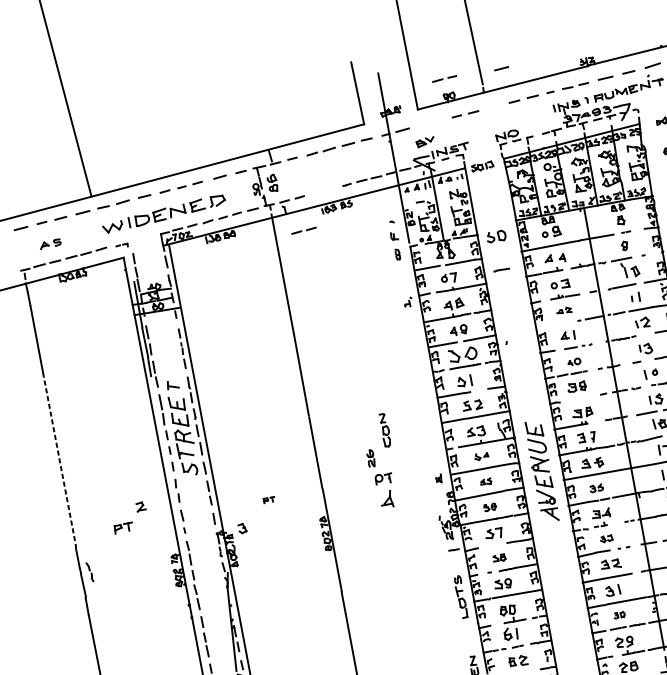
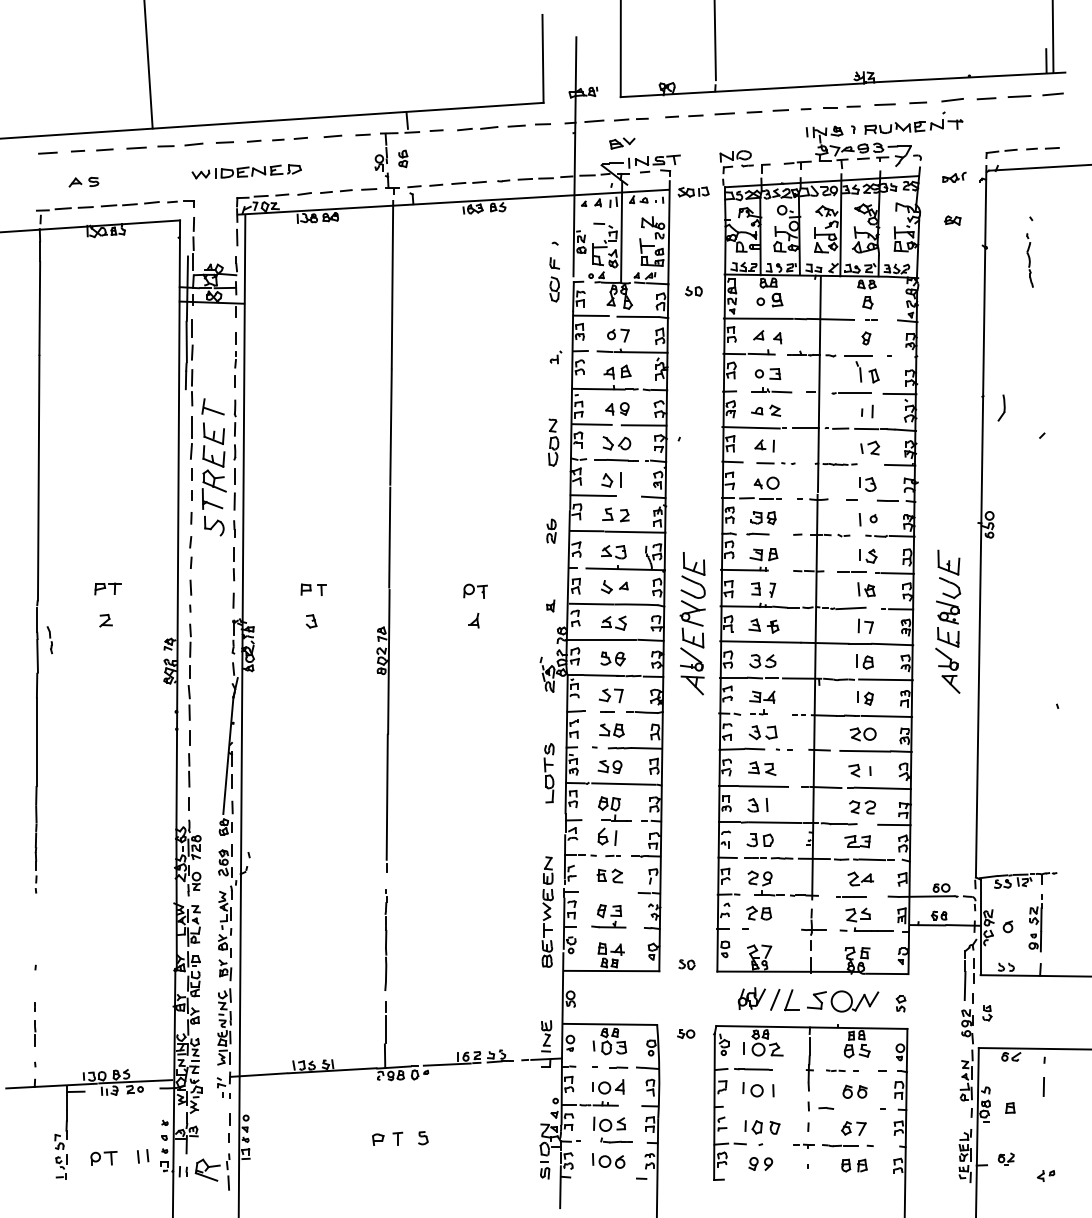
line: (501, 68) -> (724, 113), moved
part: (444, 78) -> (631, 119), moved
part: (272, 183) -> (403, 158), size x0.71
part: (163, 213) -> (246, 171), size x0.62
line: (302, 230) -> (466, 182), moved
part: (496, 236) -> (693, 291), size x0.62
part: (121, 245) -> (180, 203), size x1.67
part: (397, 254) -> (554, 289), size x1.67
line: (501, 269) -> (757, 533), moved
part: (564, 310) -> (766, 410), size x1.43
line: (555, 324) -> (750, 427), added
part: (462, 354) -> (616, 443), size x0.71
part: (574, 361) -> (766, 482), size x1.43
part: (172, 384) -> (212, 406), size x1.43
part: (385, 430) -> (553, 442), moved
part: (481, 456) -> (614, 586), size x1.43
part: (370, 457) -> (551, 530), moved
line: (59, 459) -> (38, 478), dashed -> solid
part: (485, 481) -> (613, 622), size x1.67
part: (596, 488) -> (762, 661), size x1.43
part: (269, 499) -> (313, 589), size x1.67
part: (386, 499) -> (473, 620), size x0.62
part: (140, 506) -> (105, 620), moved
part: (489, 507) -> (612, 658), size x1.43
part: (242, 528) -> (311, 621), moved
part: (606, 538) -> (762, 732), size x1.67
line: (454, 549) -> (607, 711), moved
part: (499, 558) -> (611, 730), size x1.43
part: (618, 615) -> (759, 840), size x1.67

